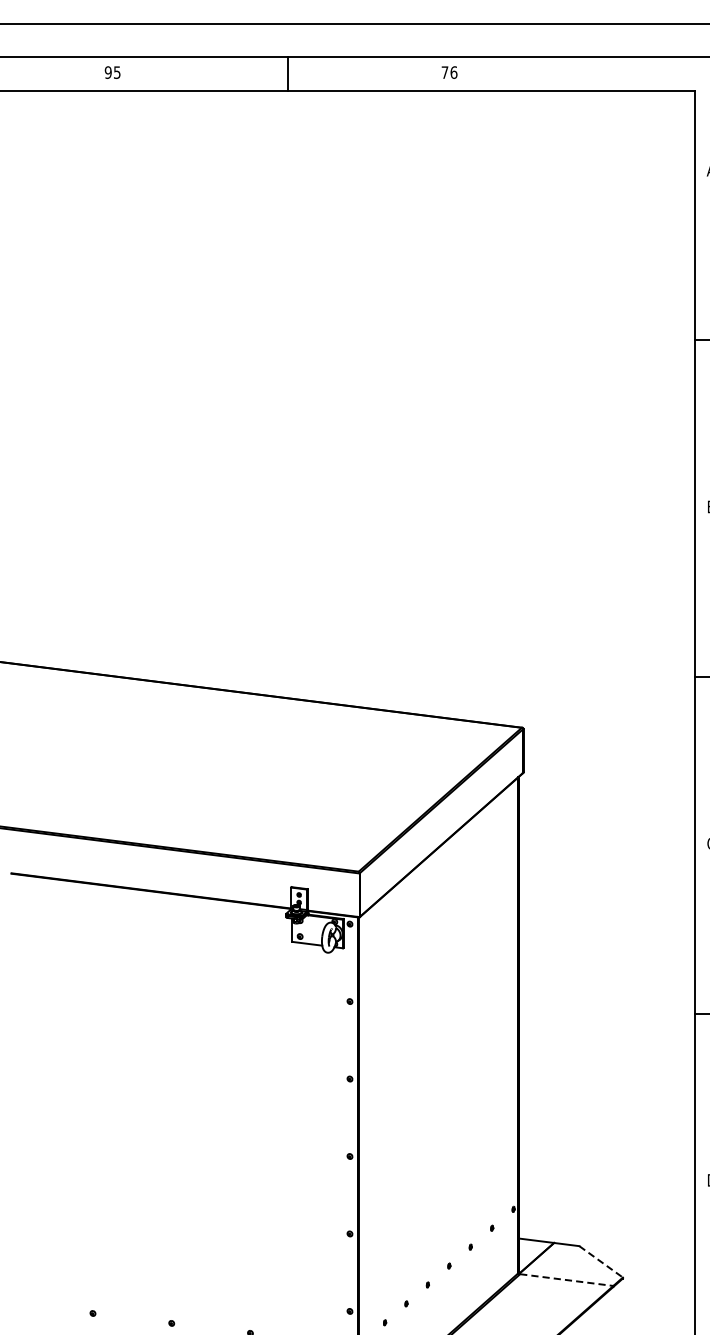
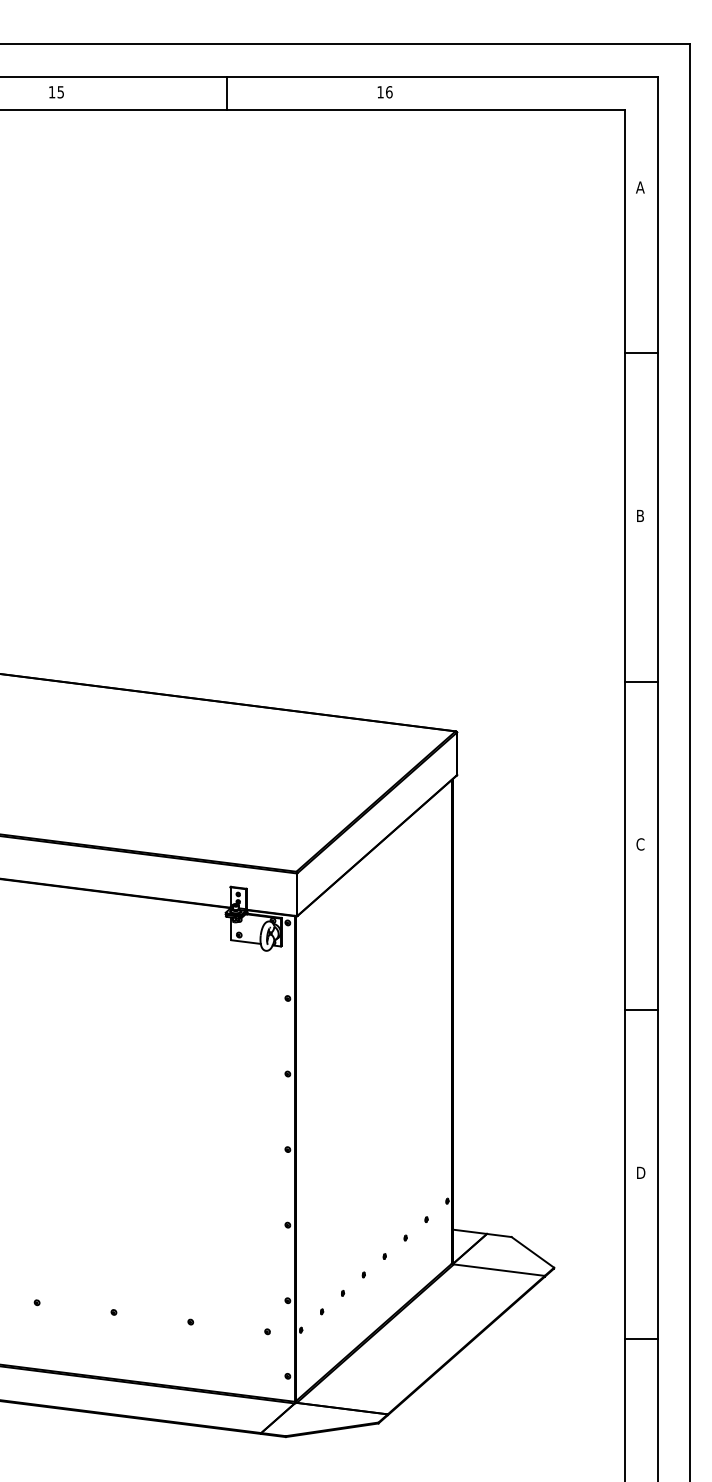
text: (107, 72) -> (51, 92), 95 -> 15
text: (444, 72) -> (380, 92), 76 -> 16
line: (601, 1261) -> (533, 1252), dashed -> solid
line: (566, 1280) -> (499, 1270), dashed -> solid

